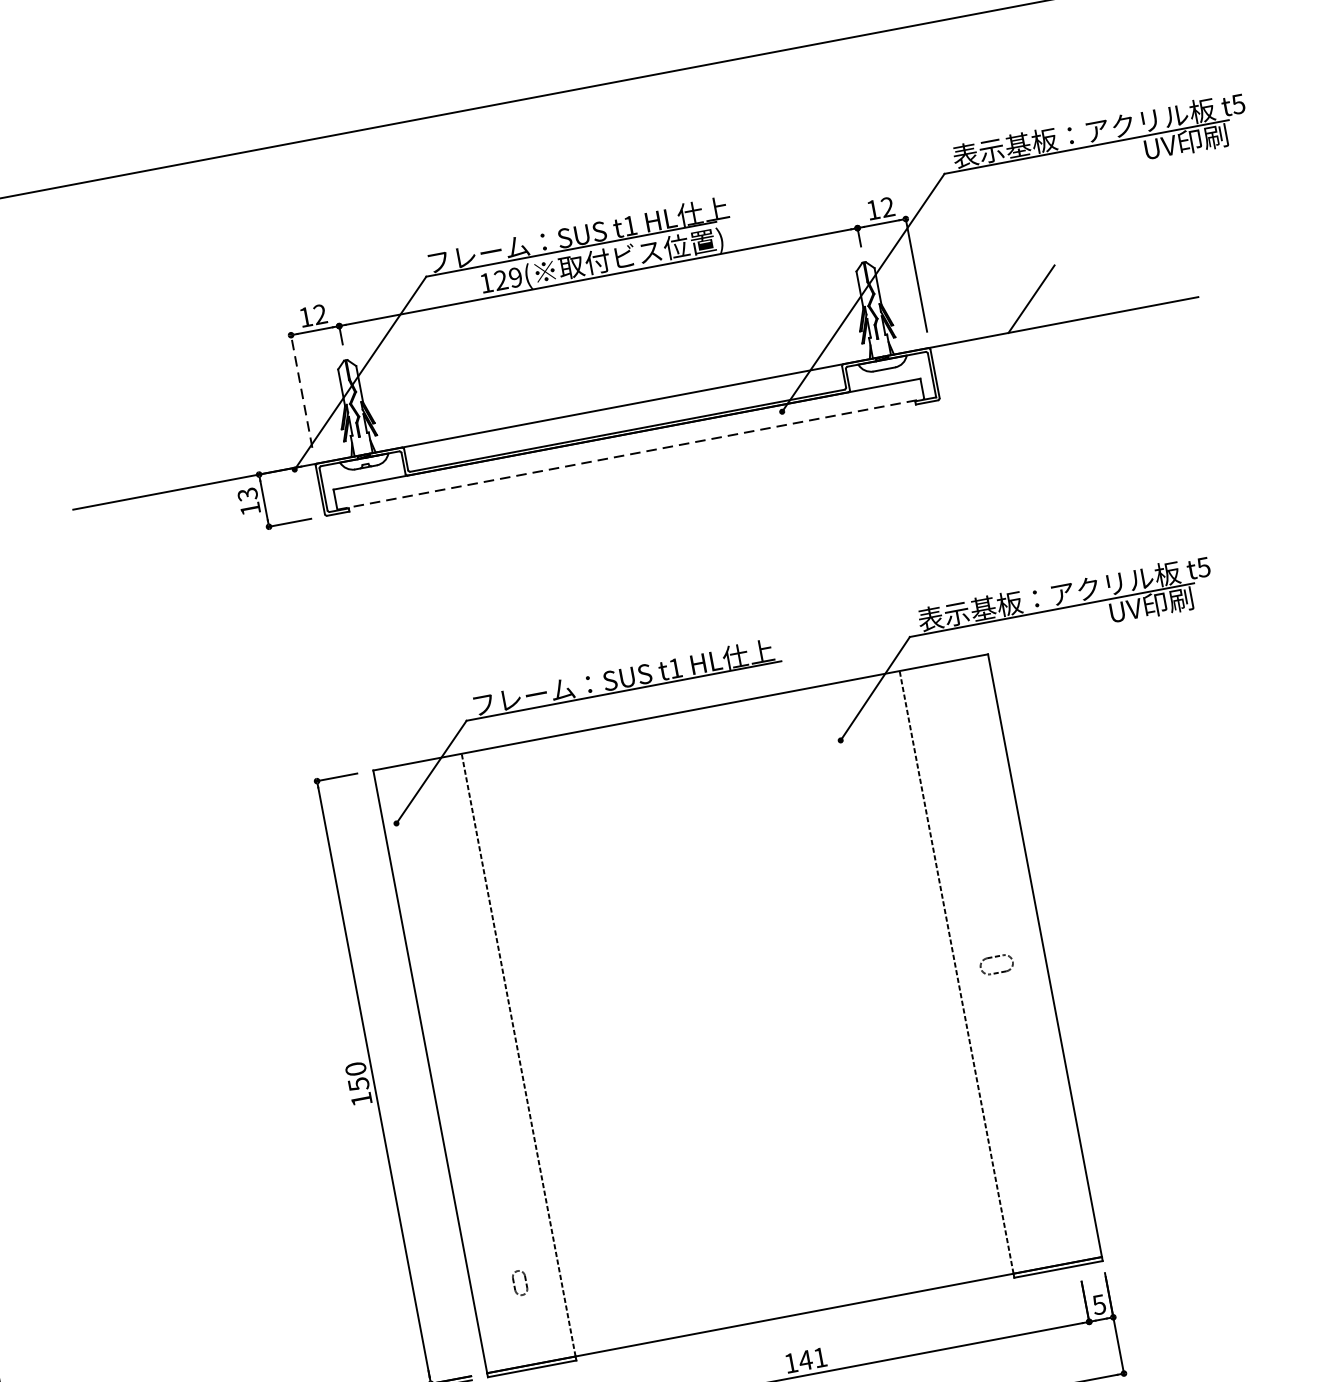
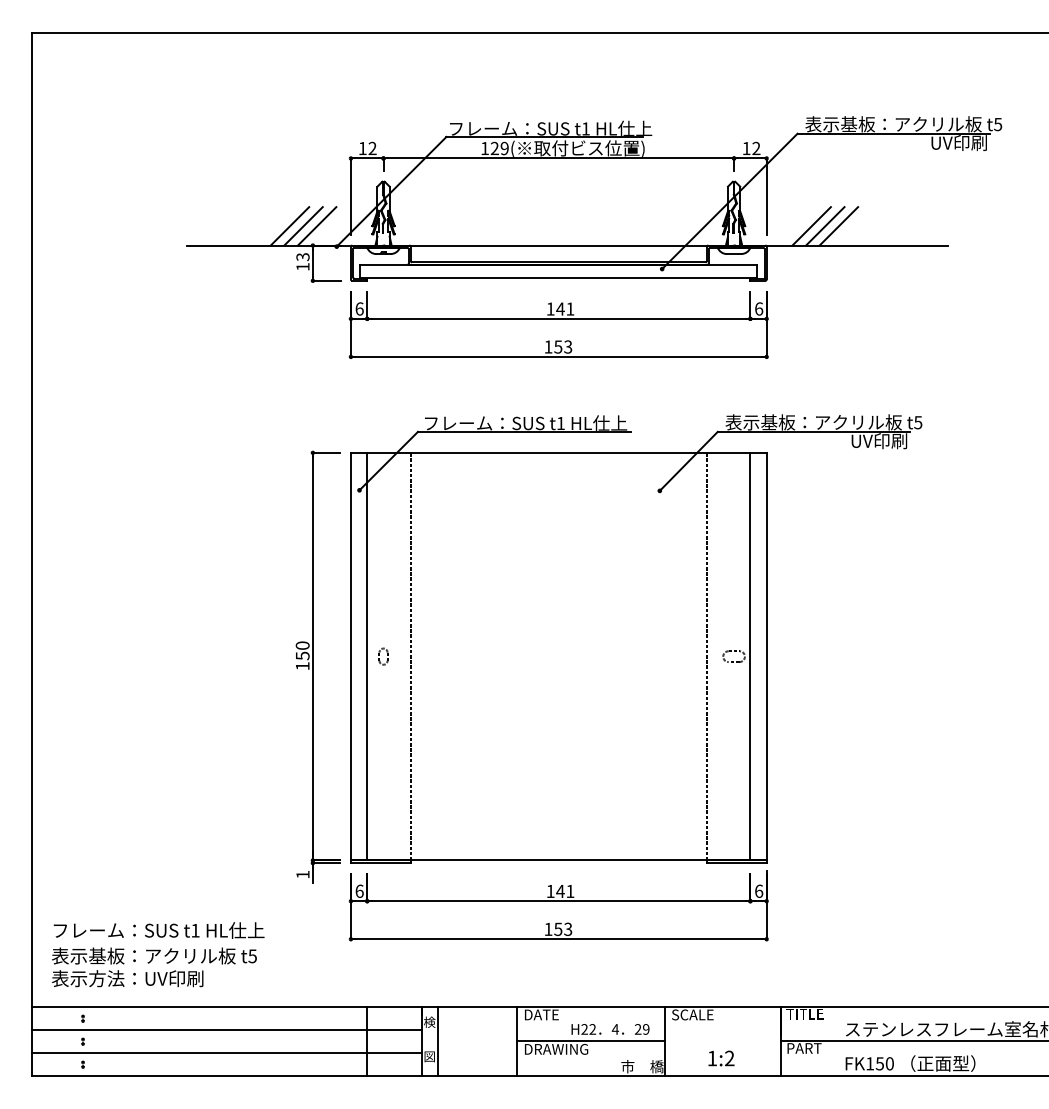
line: (1011, 303) -> (825, 226), added
line: (991, 307) -> (811, 226), added
line: (301, 391) -> (350, 196), dashed -> solid
line: (259, 445) -> (316, 226), added
line: (239, 449) -> (303, 226), added
line: (219, 452) -> (289, 226), added
line: (631, 454) -> (558, 278), dashed -> solid
part: (644, 522) -> (558, 324), added
line: (1021, 959) -> (750, 656), added
line: (454, 1066) -> (367, 656), added
part: (520, 1282) -> (383, 656), moved
text: (1098, 1303) -> (758, 890), 5 -> 6

